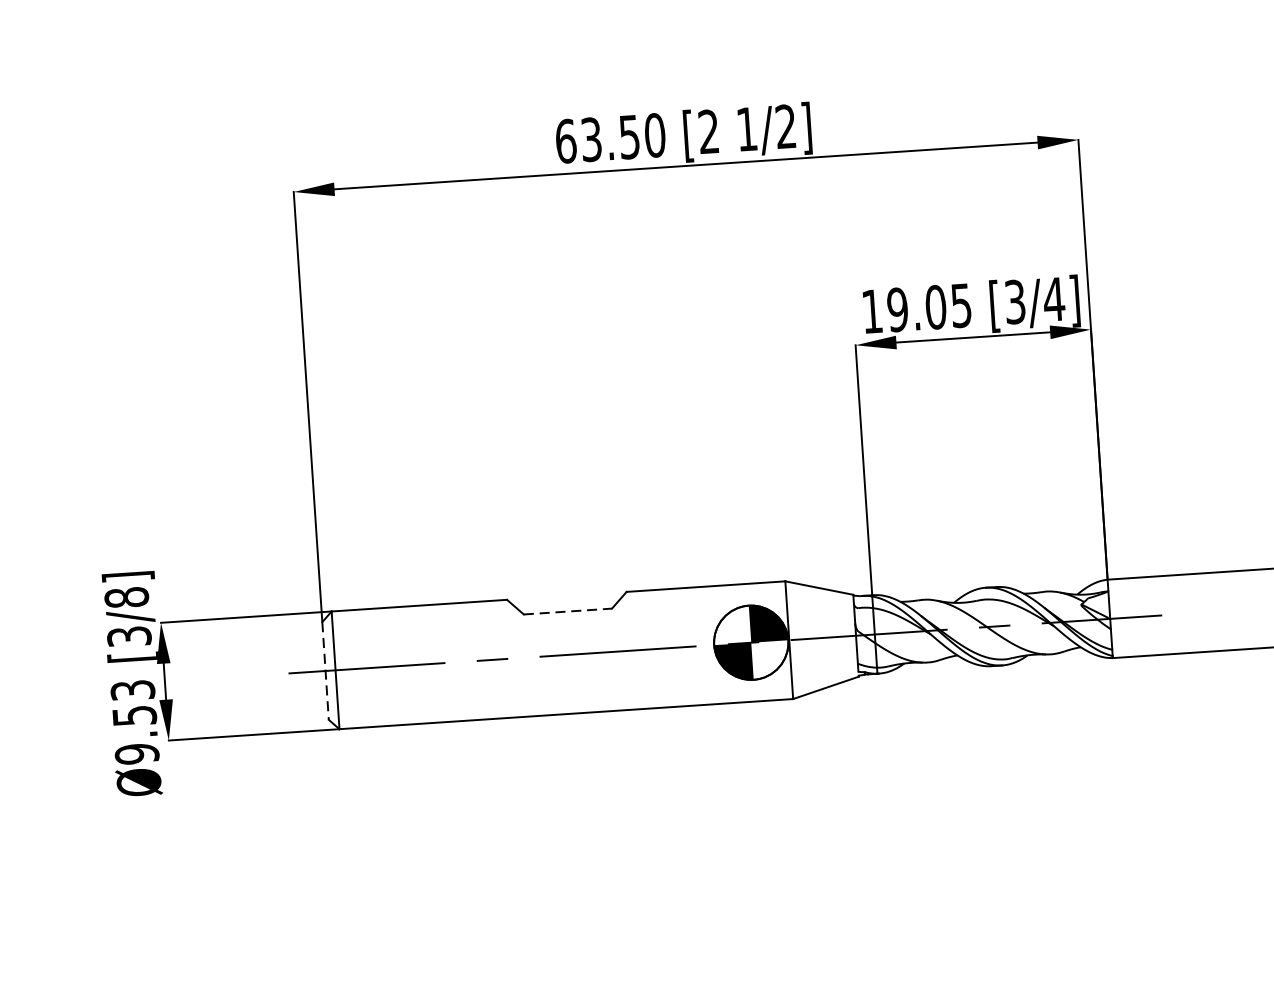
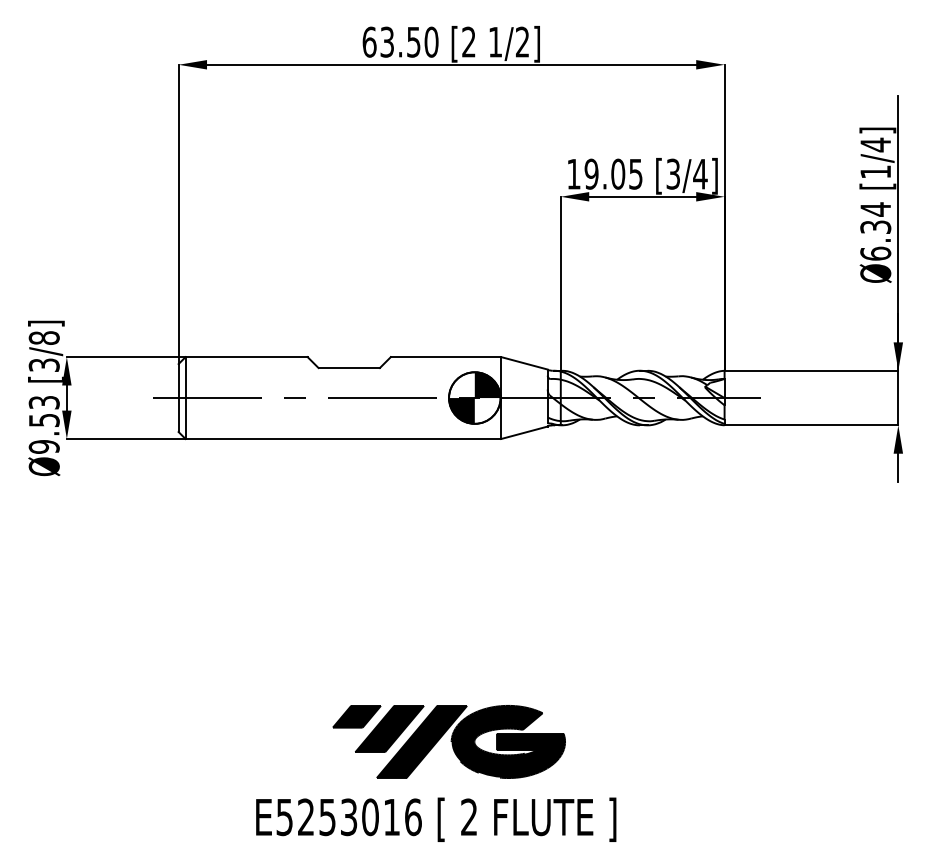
line: (568, 612) -> (349, 368), dashed -> solid
line: (325, 671) -> (178, 398), dashed -> solid

